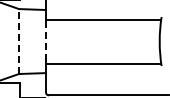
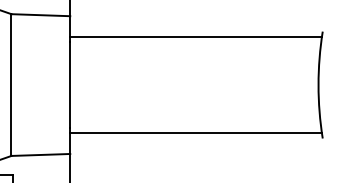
line: (19, 41) -> (12, 84), dashed -> solid
line: (45, 41) -> (69, 84), dashed -> solid

